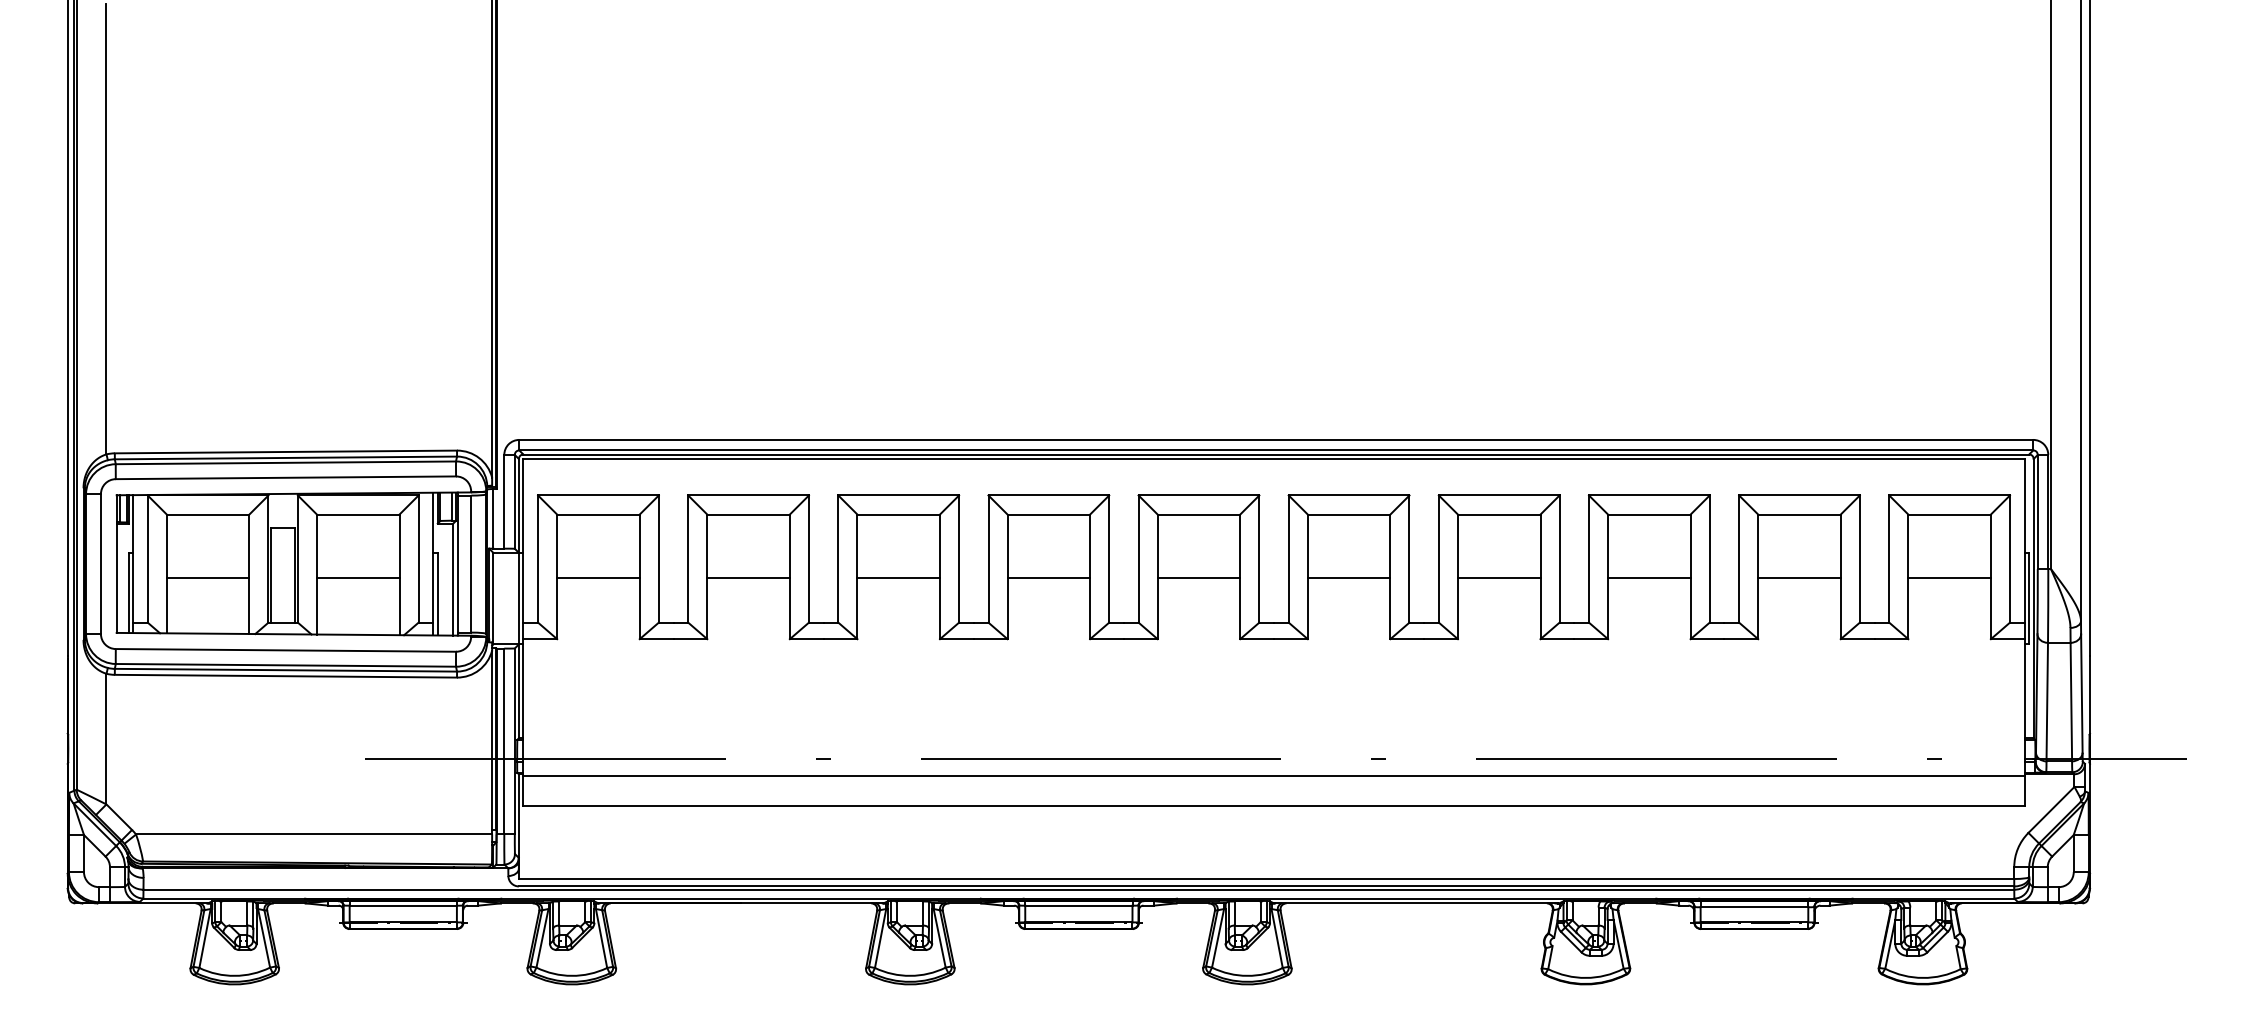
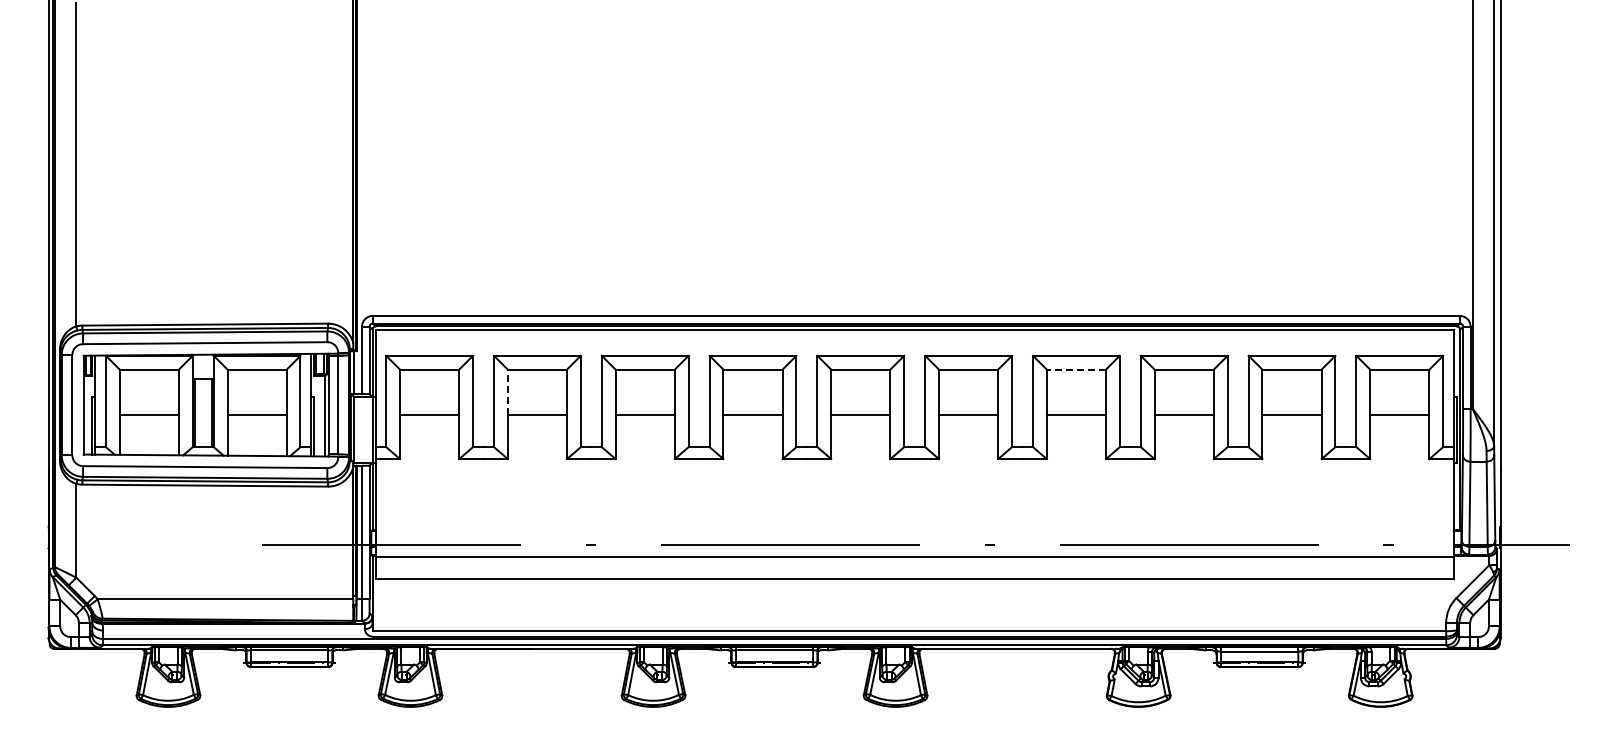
line: (1499, 514) -> (1076, 369), solid -> dashed
line: (706, 546) -> (507, 392), solid -> dashed

